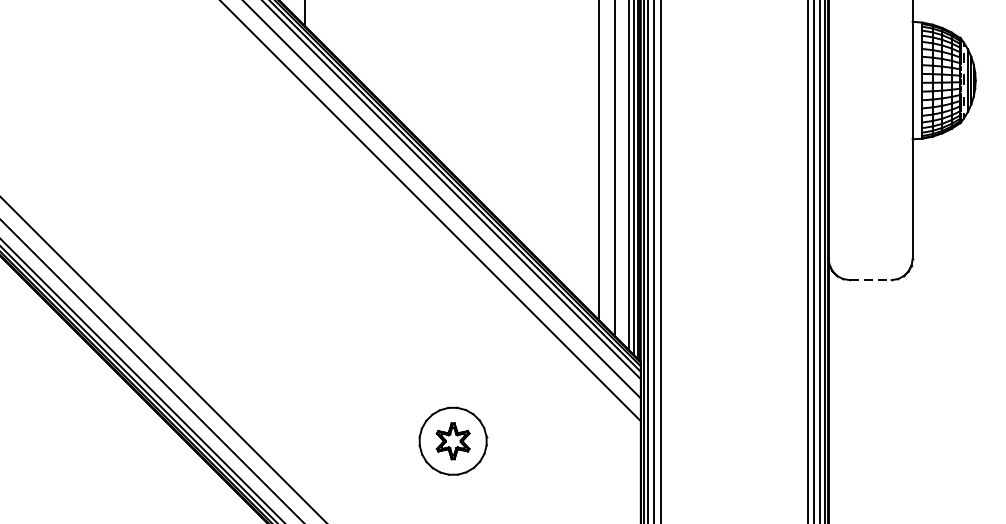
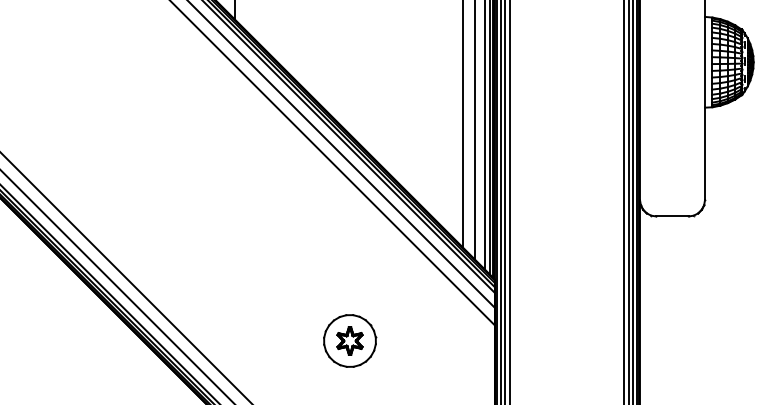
line: (871, 280) -> (673, 216), dashed -> solid

